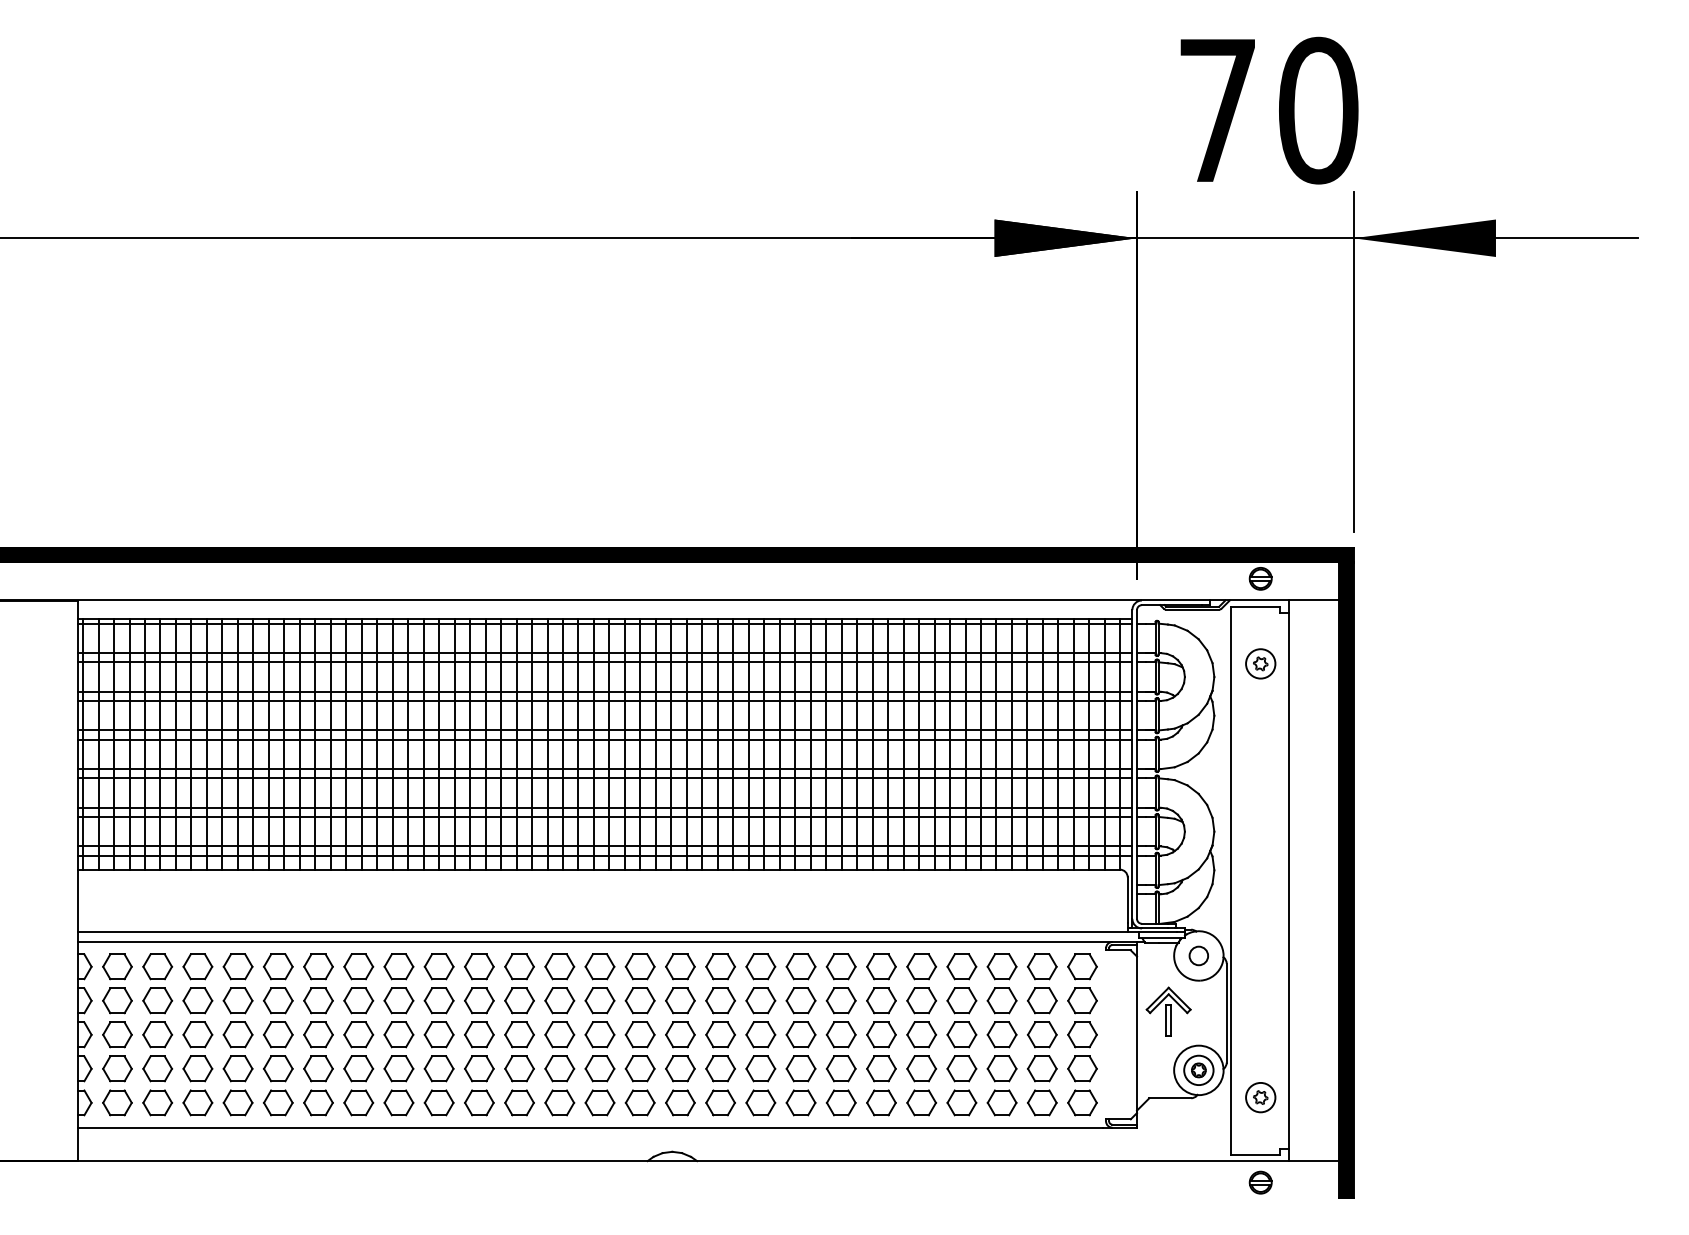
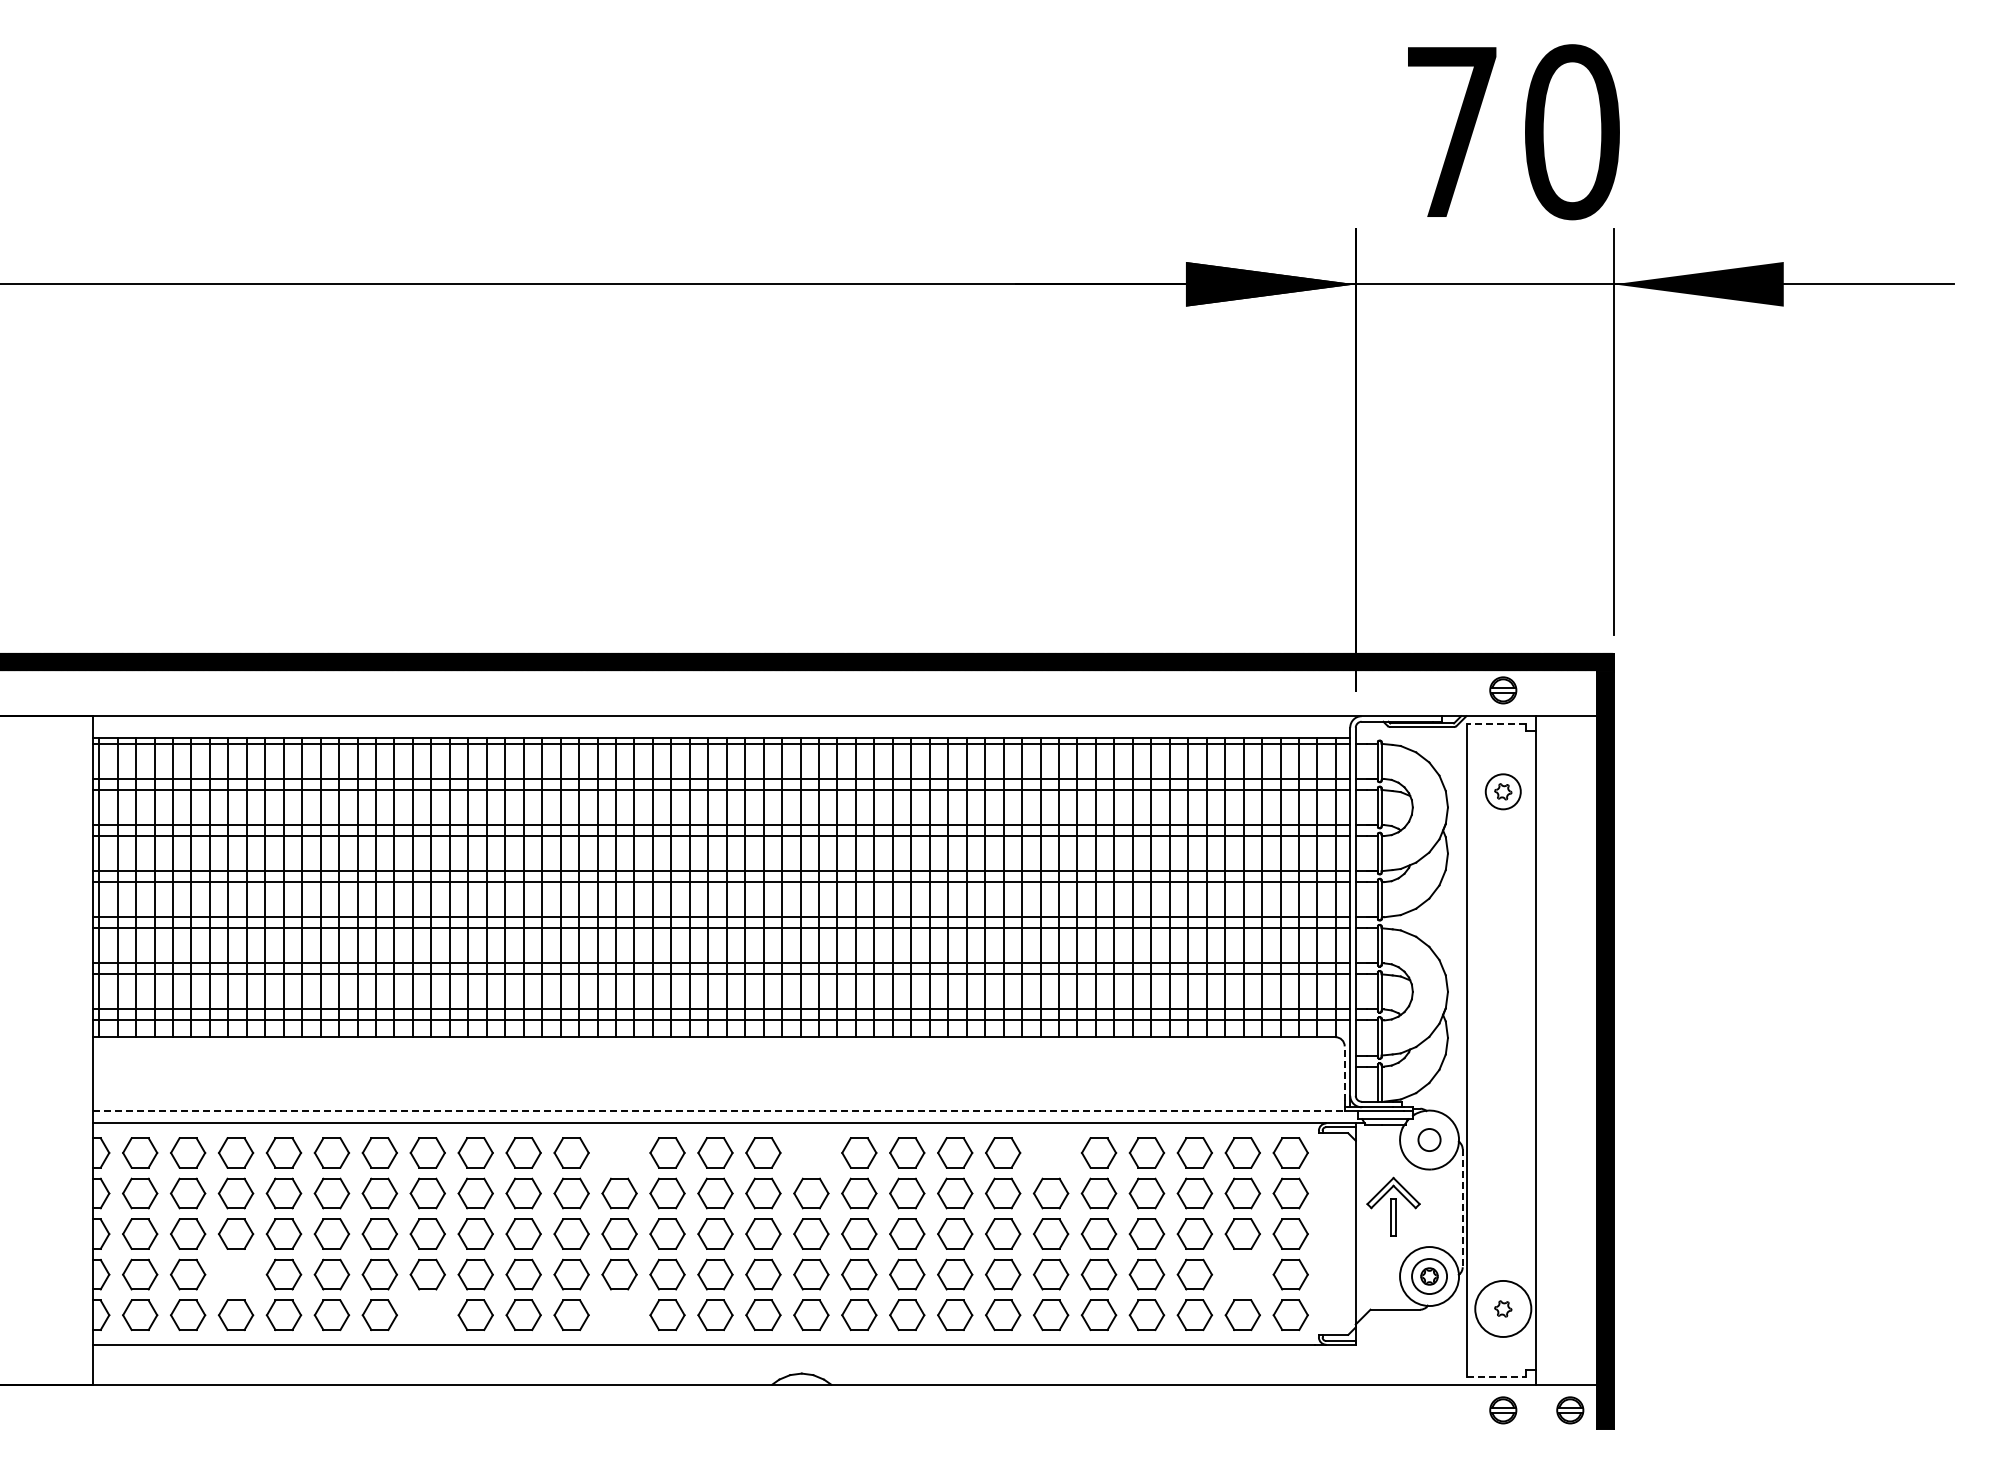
line: (1255, 606) -> (1496, 723), solid -> dashed
line: (1127, 900) -> (1344, 1073), solid -> dashed
line: (602, 931) -> (718, 1110), solid -> dashed
part: (519, 966) -> (619, 1152), removed
part: (680, 966) -> (811, 1152), removed
part: (881, 966) -> (1051, 1152), removed
line: (1226, 1013) -> (1462, 1208), solid -> dashed
part: (197, 1068) -> (235, 1274), removed
part: (1042, 1068) -> (1242, 1274), removed
circle: (1260, 1097) -> (1502, 1308), size x1.6
part: (358, 1102) -> (427, 1314), removed
part: (519, 1102) -> (619, 1314), removed
line: (1255, 1155) -> (1496, 1377), solid -> dashed
part: (1317, 1182) -> (1570, 1410), added

